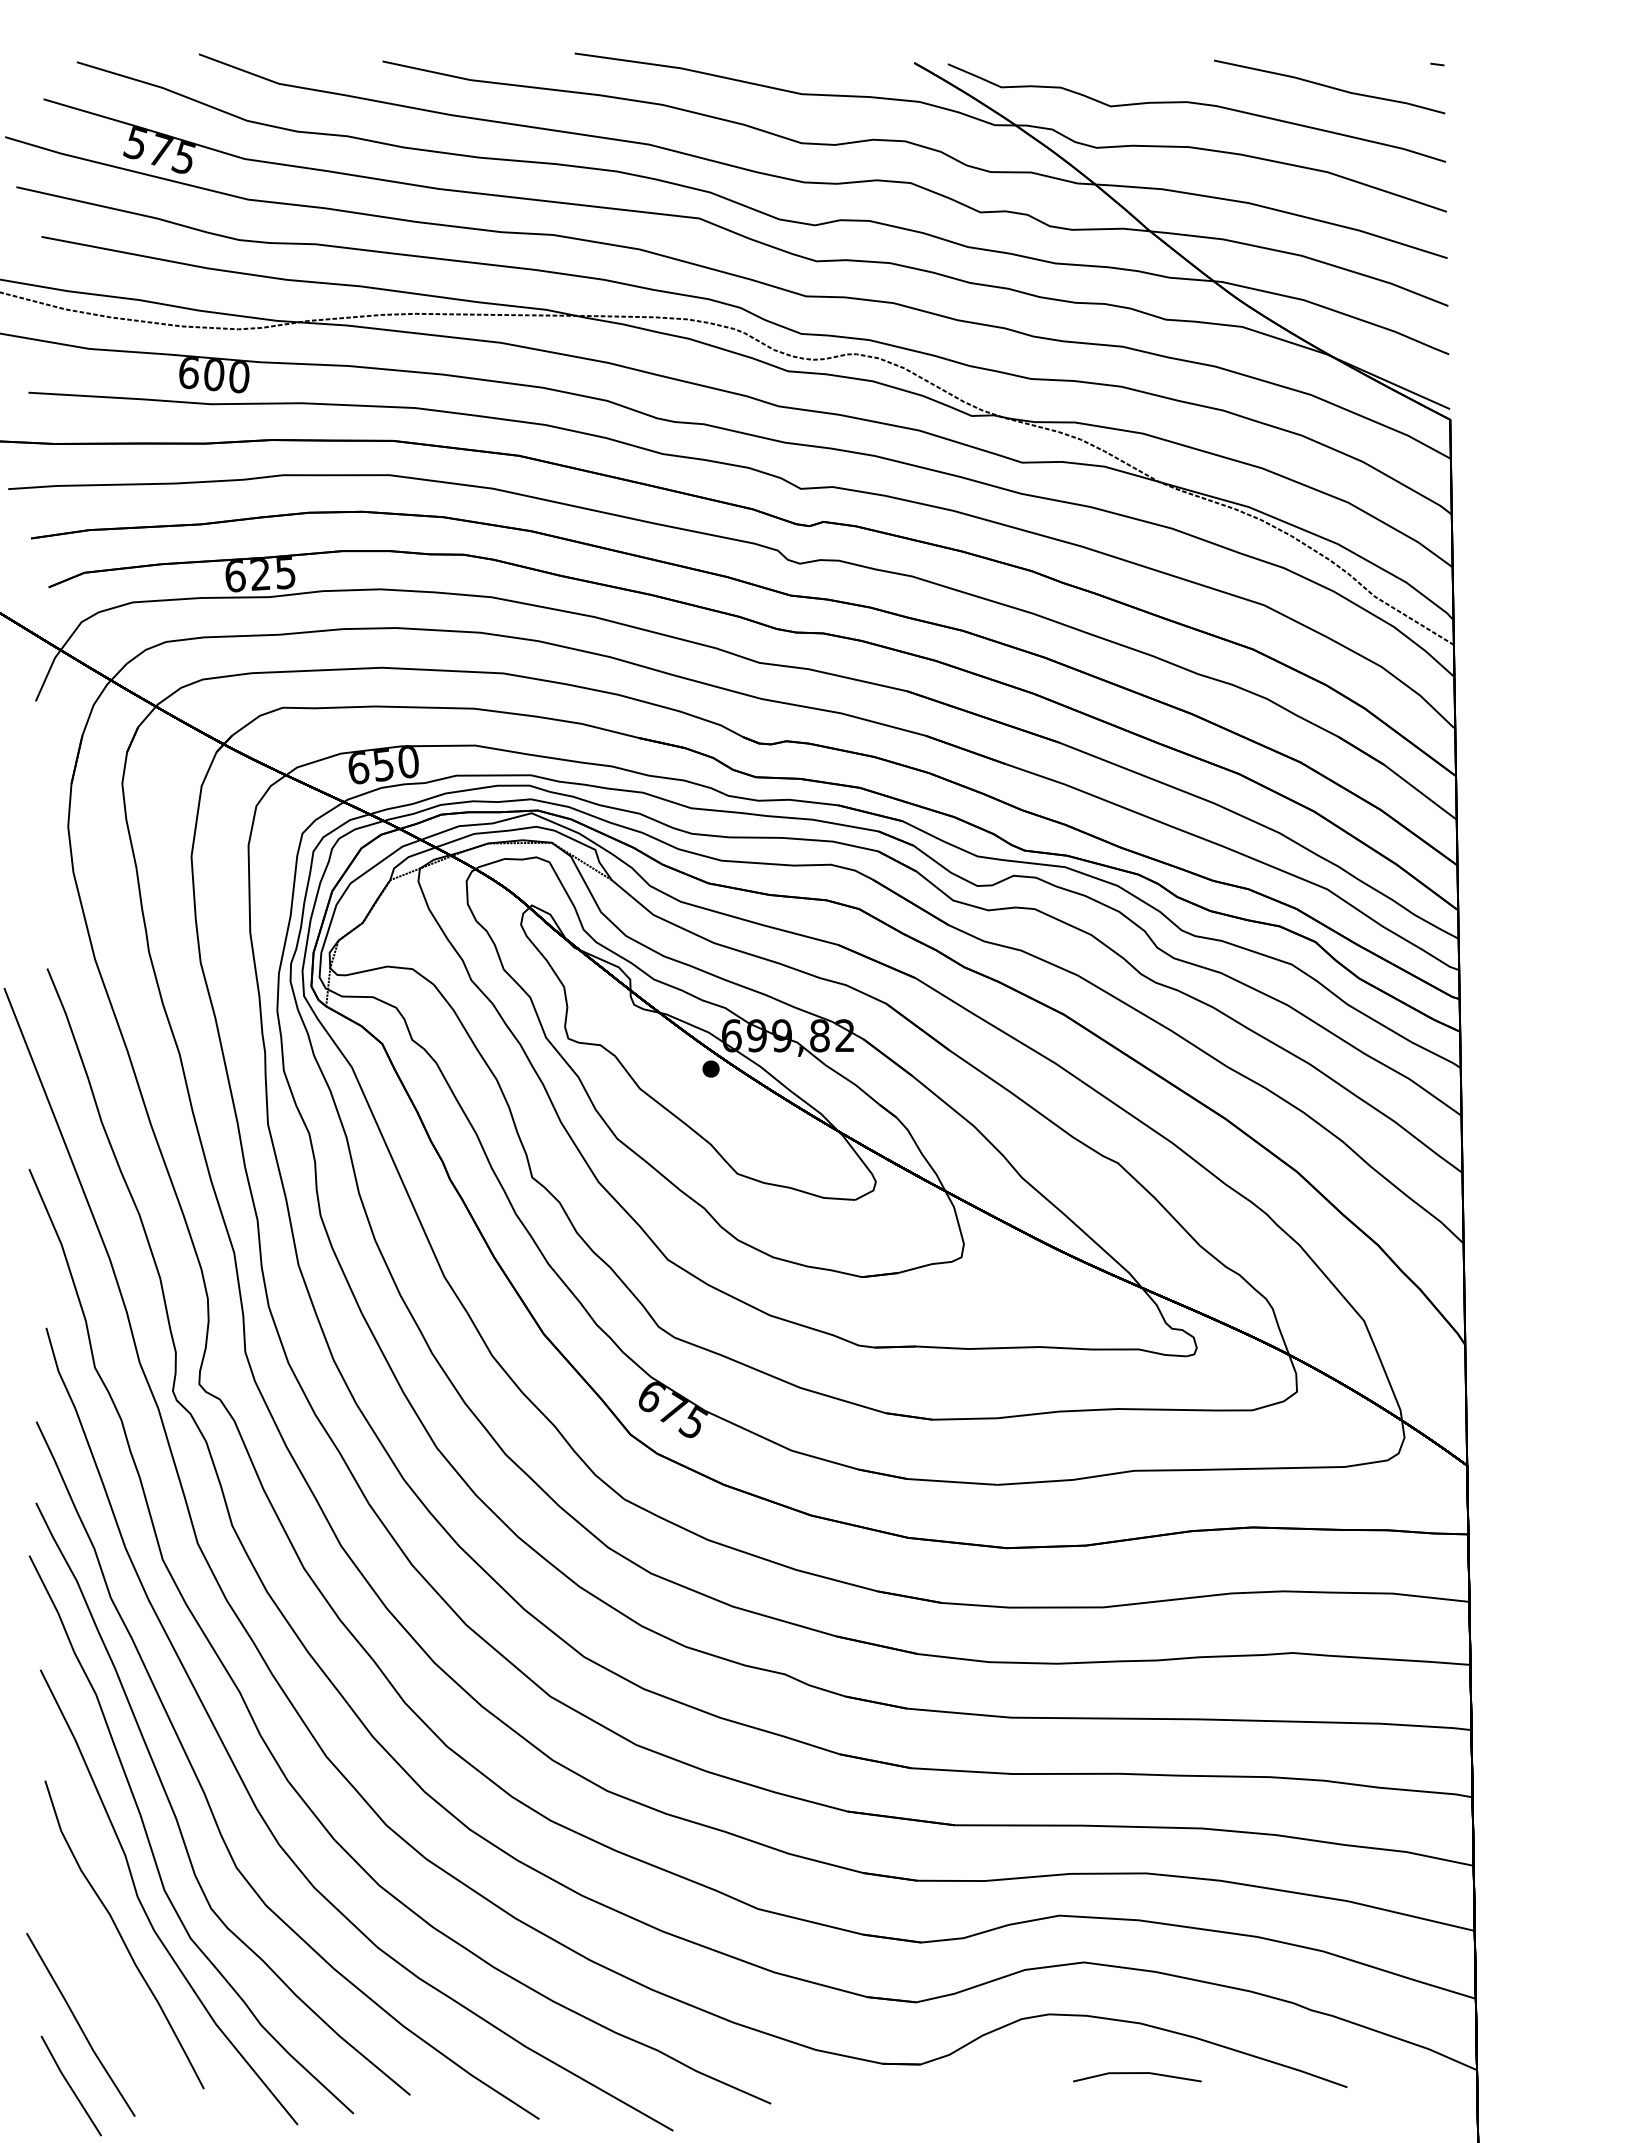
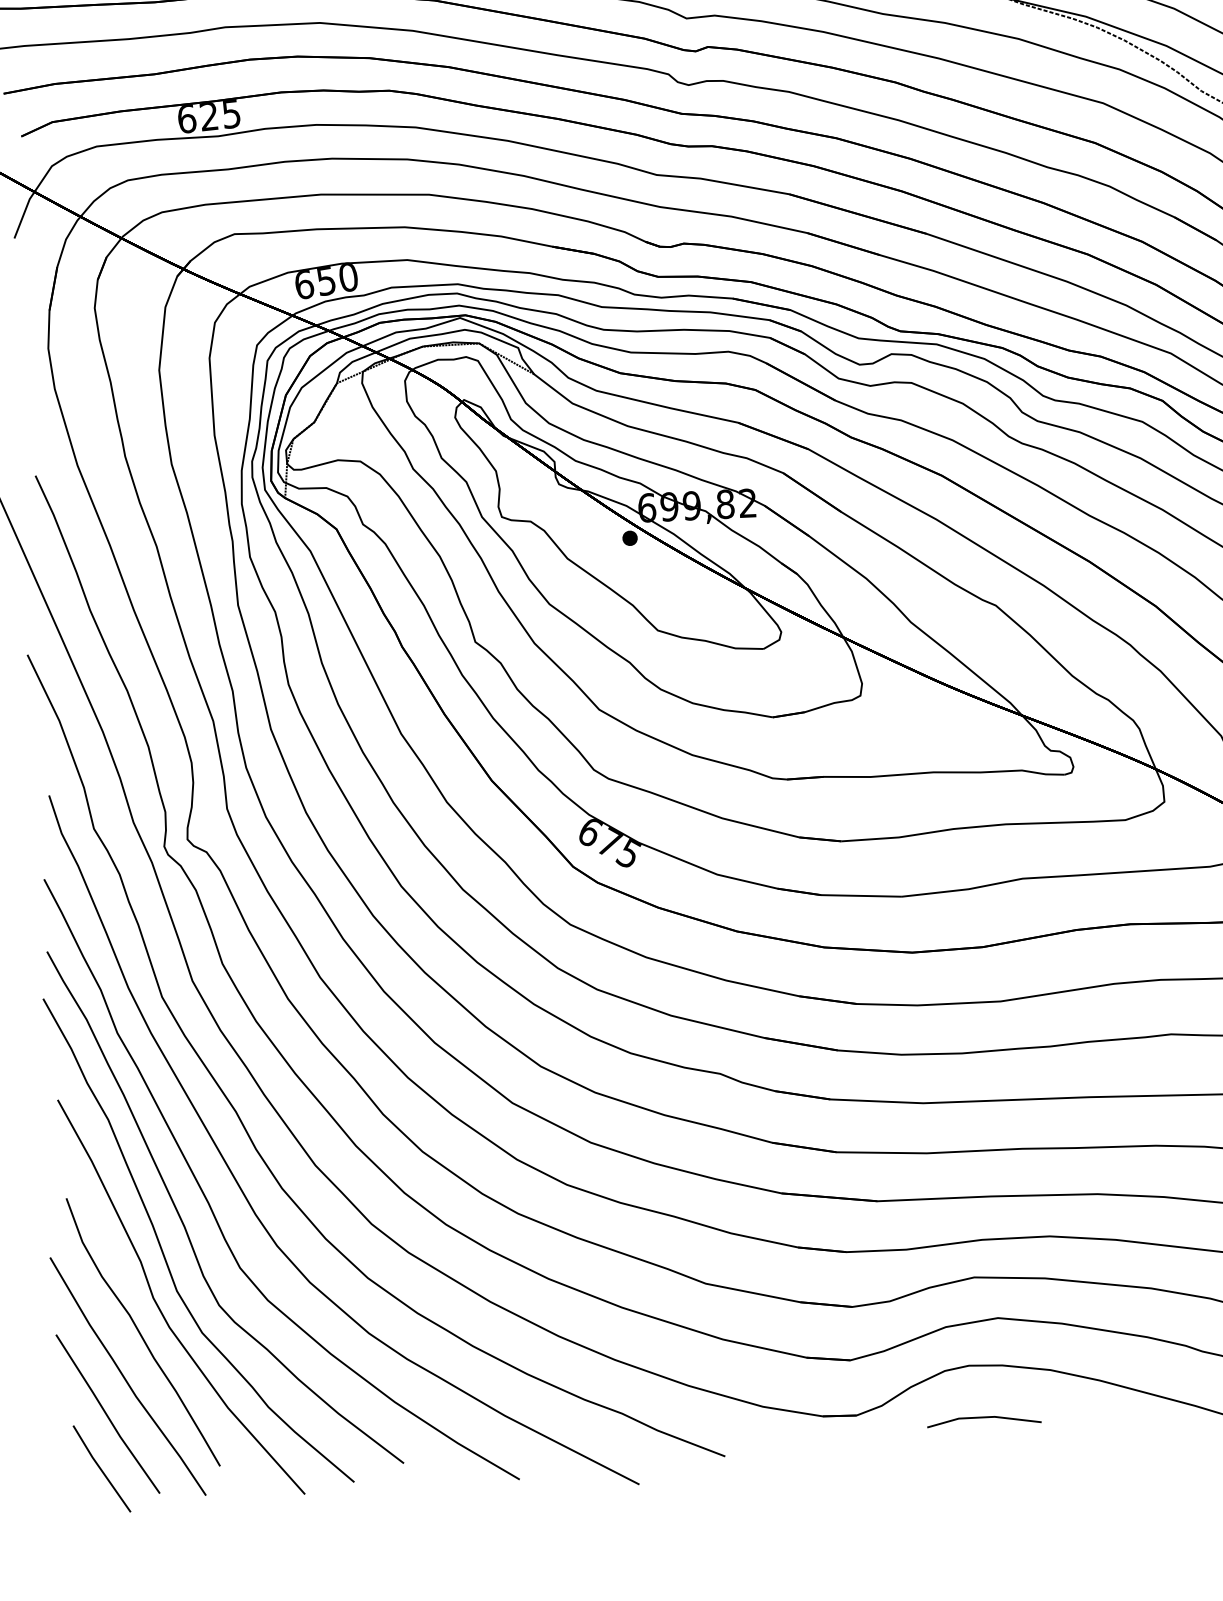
curve: (102, 1985) -> (125, 1378), added
line: (1137, 2073) -> (984, 1417), moved

